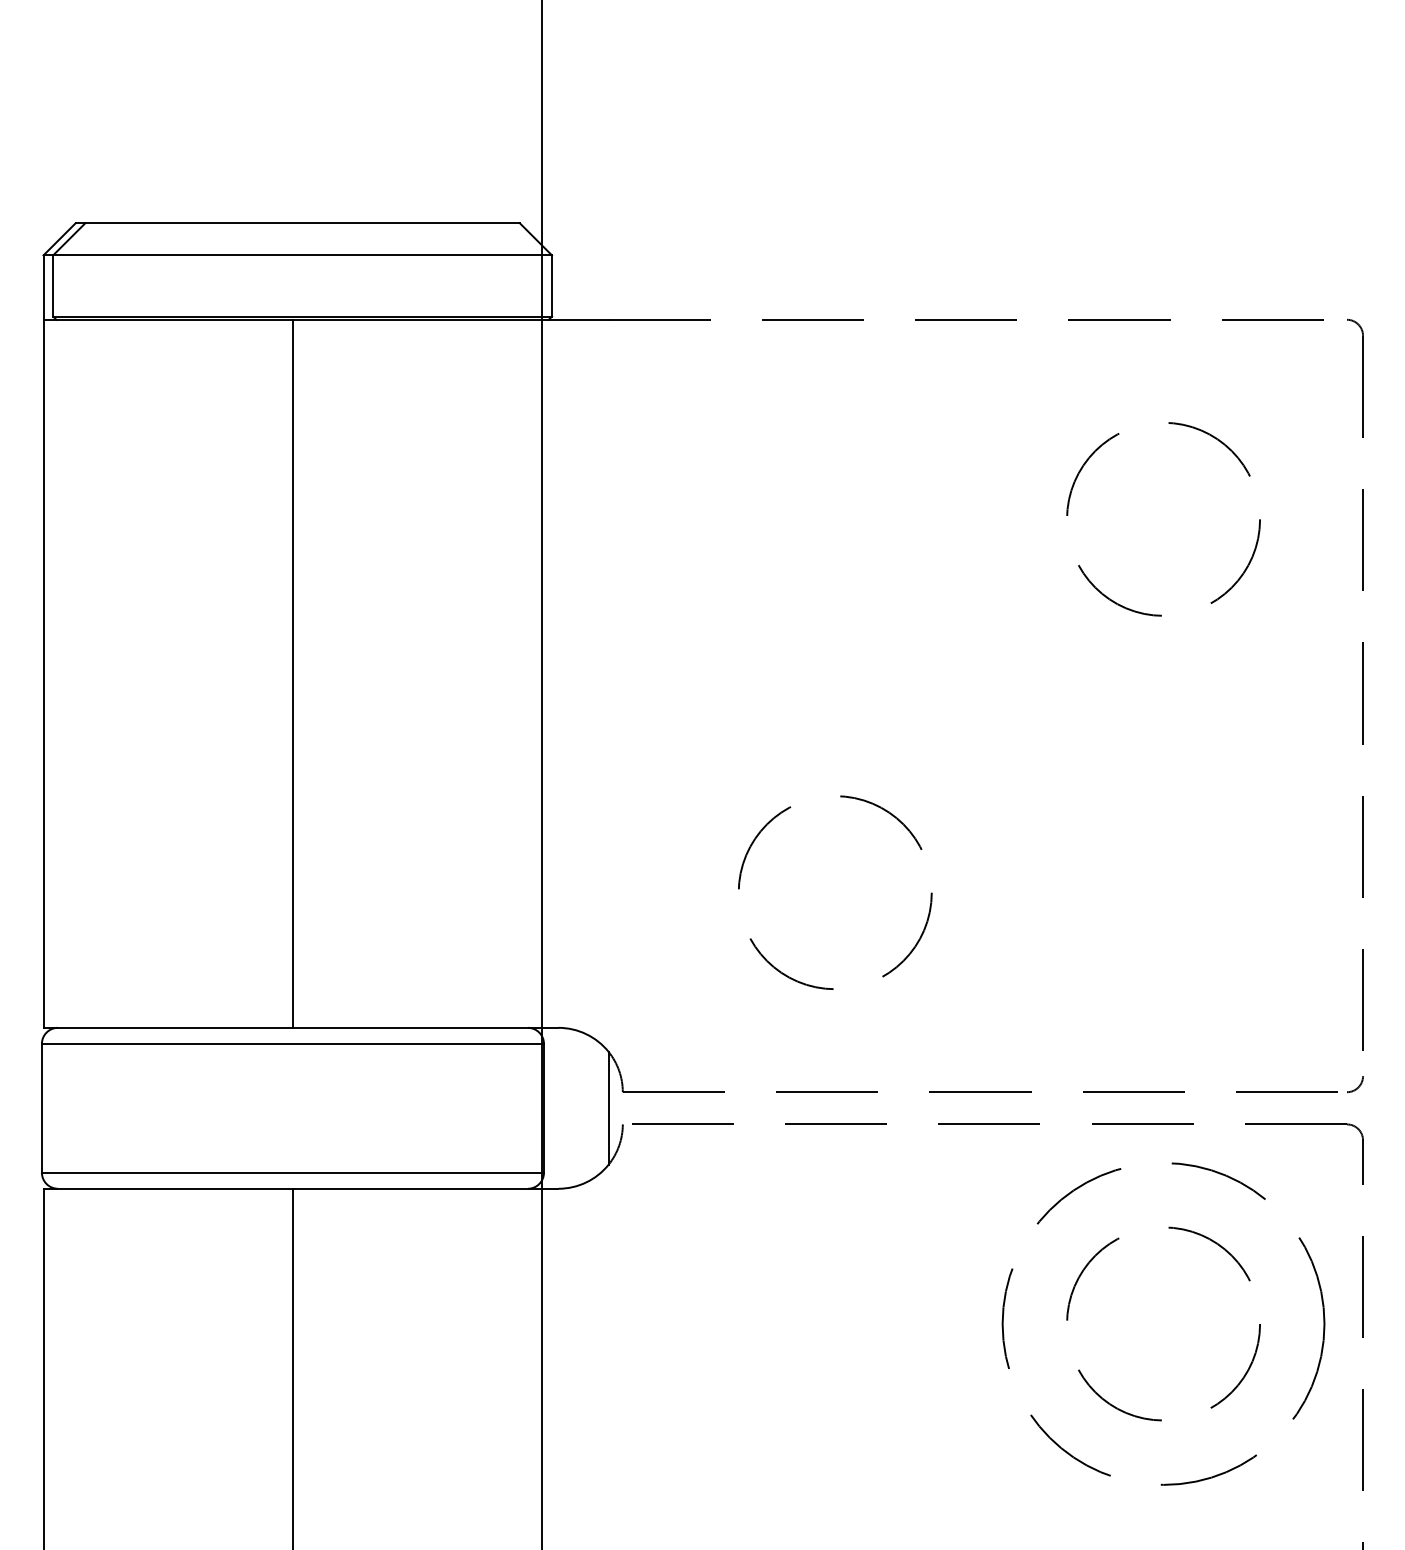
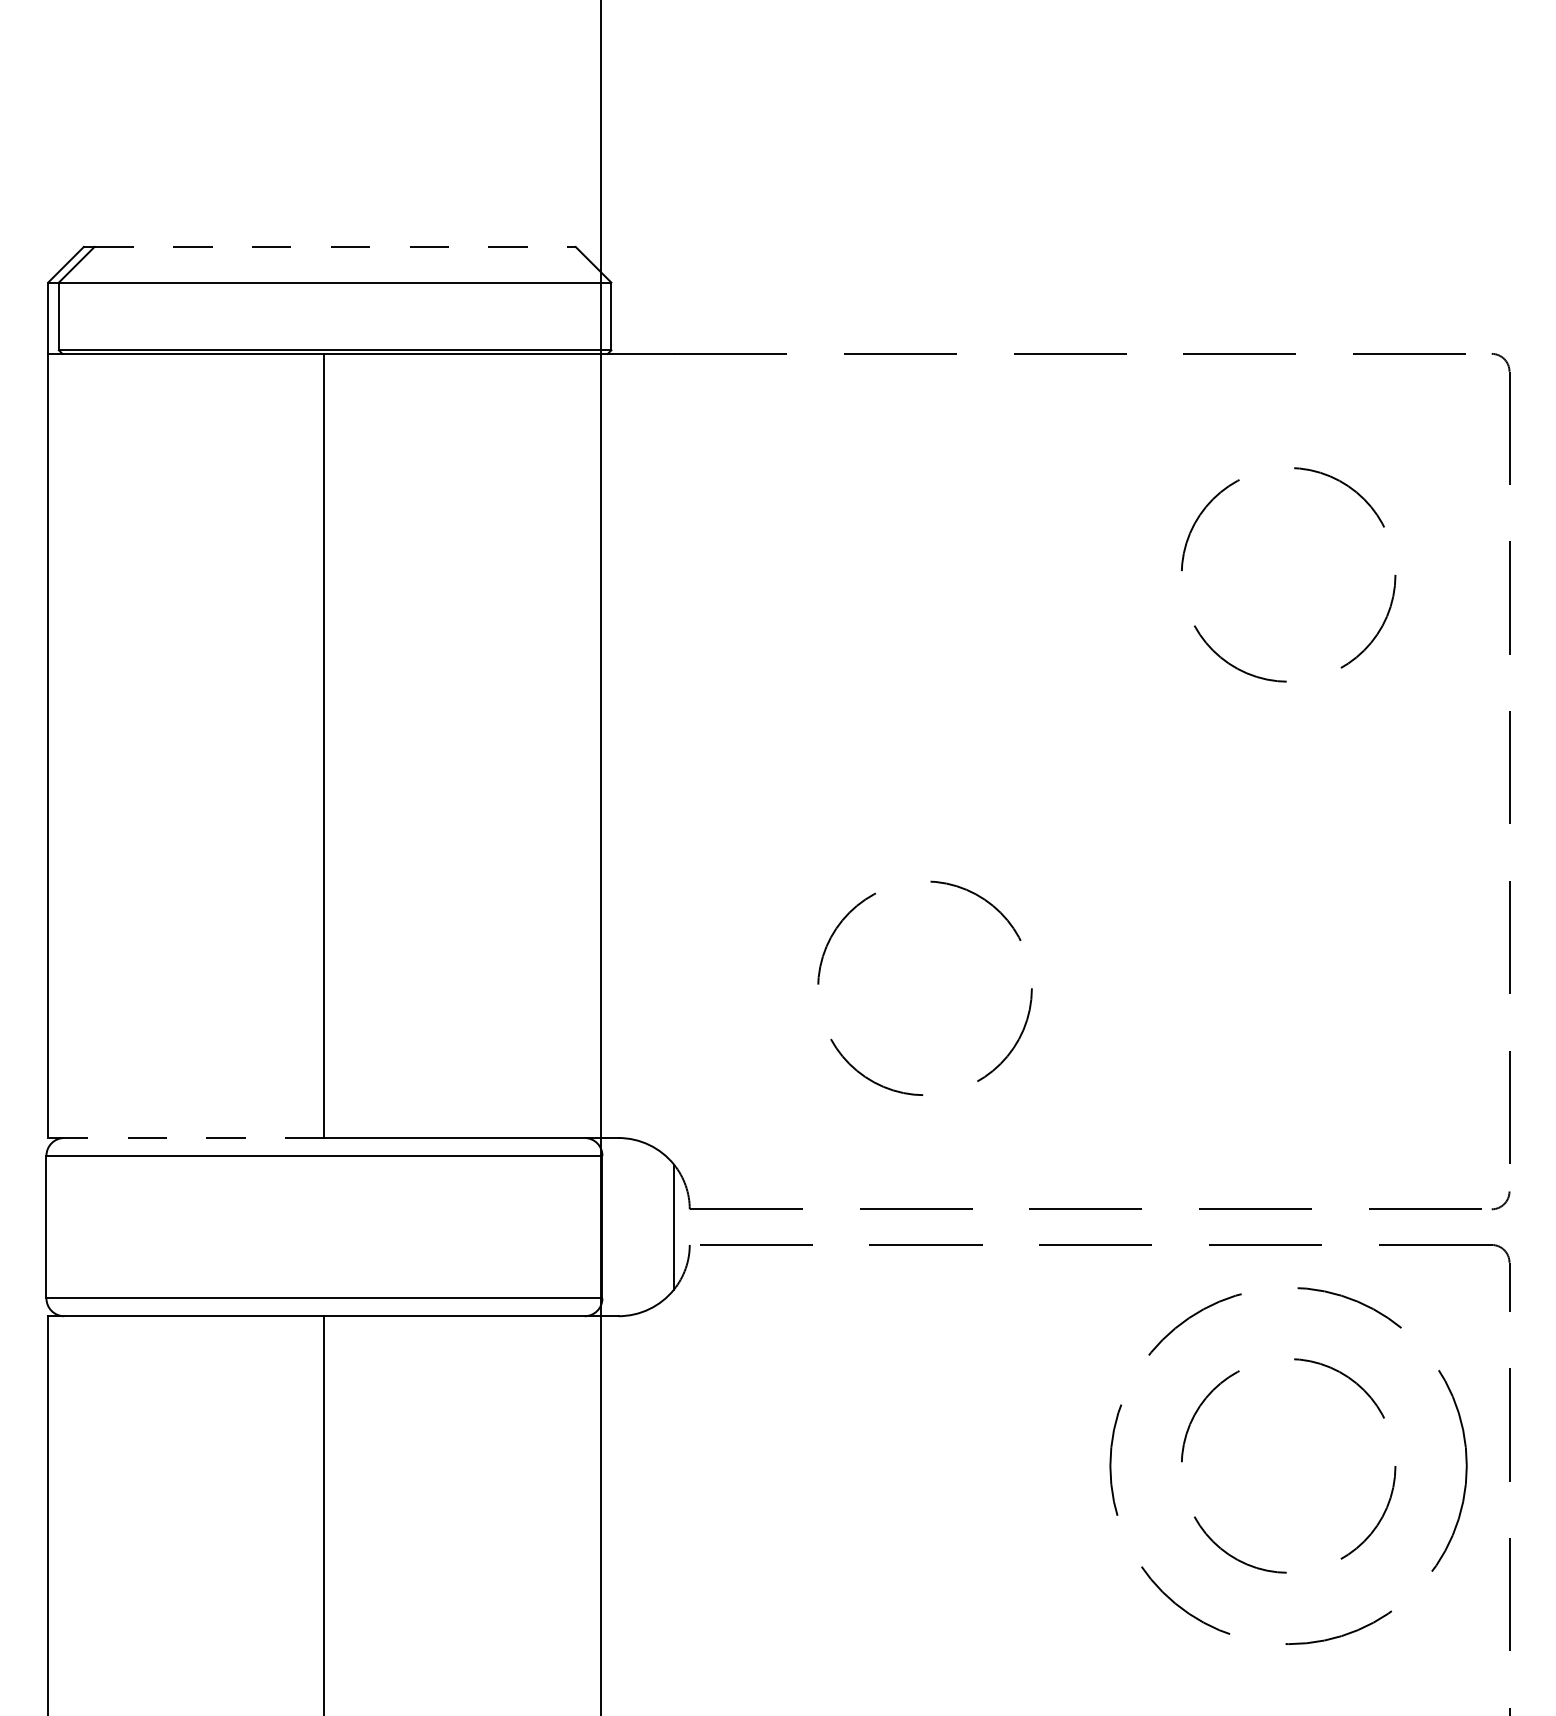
line: (302, 222) -> (335, 246), solid -> dashed
line: (167, 1028) -> (185, 1138), solid -> dashed

